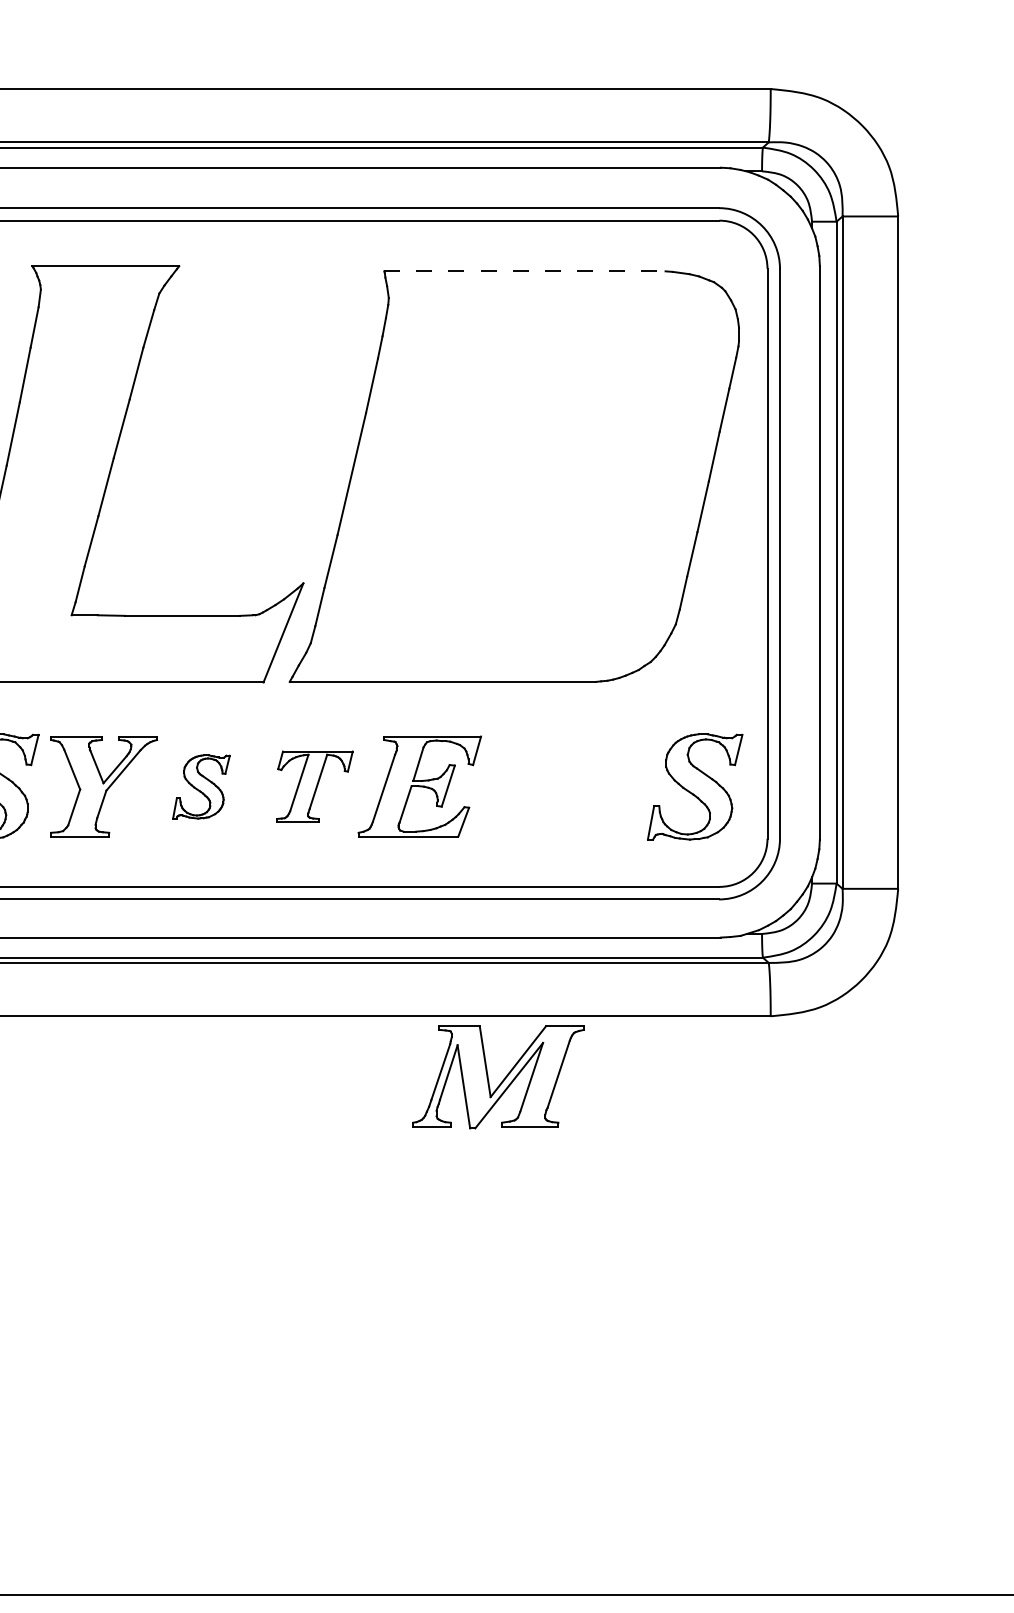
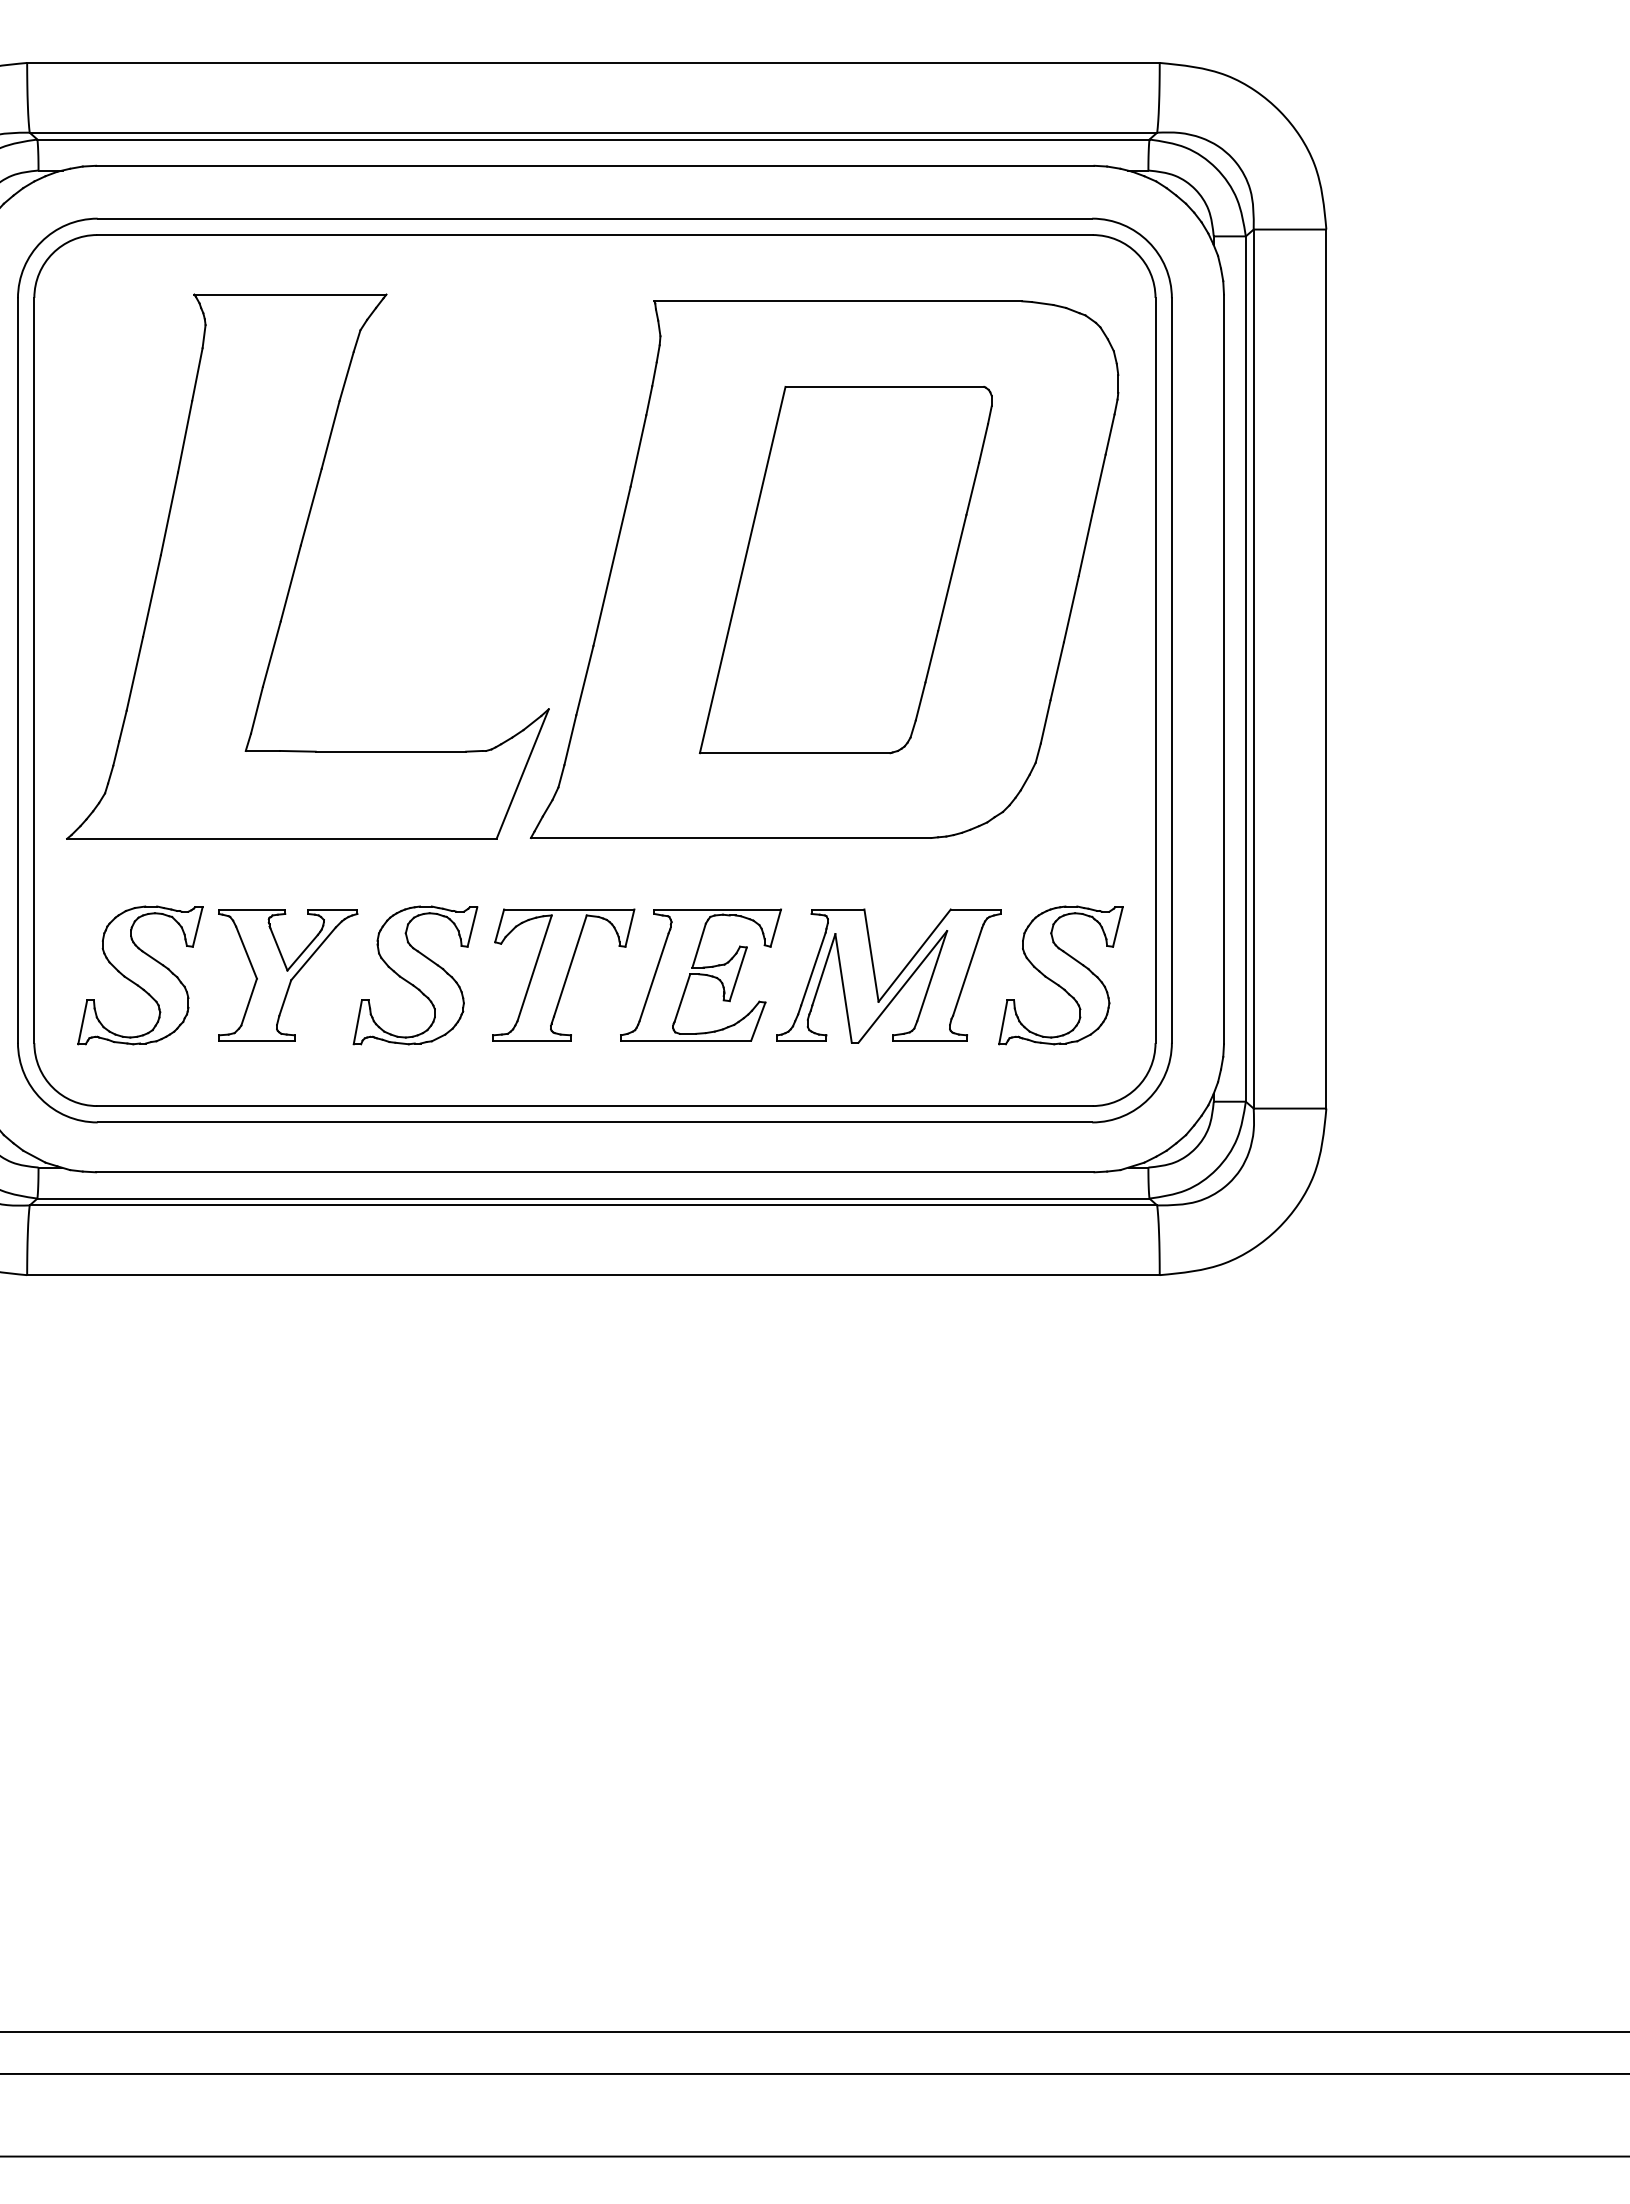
line: (525, 271) -> (838, 301), dashed -> solid
part: (530, 477) -> (845, 570), added
part: (314, 786) -> (563, 974), size x1.43
part: (201, 787) -> (415, 975), size x1.67
part: (502, 1080) -> (894, 979), moved

